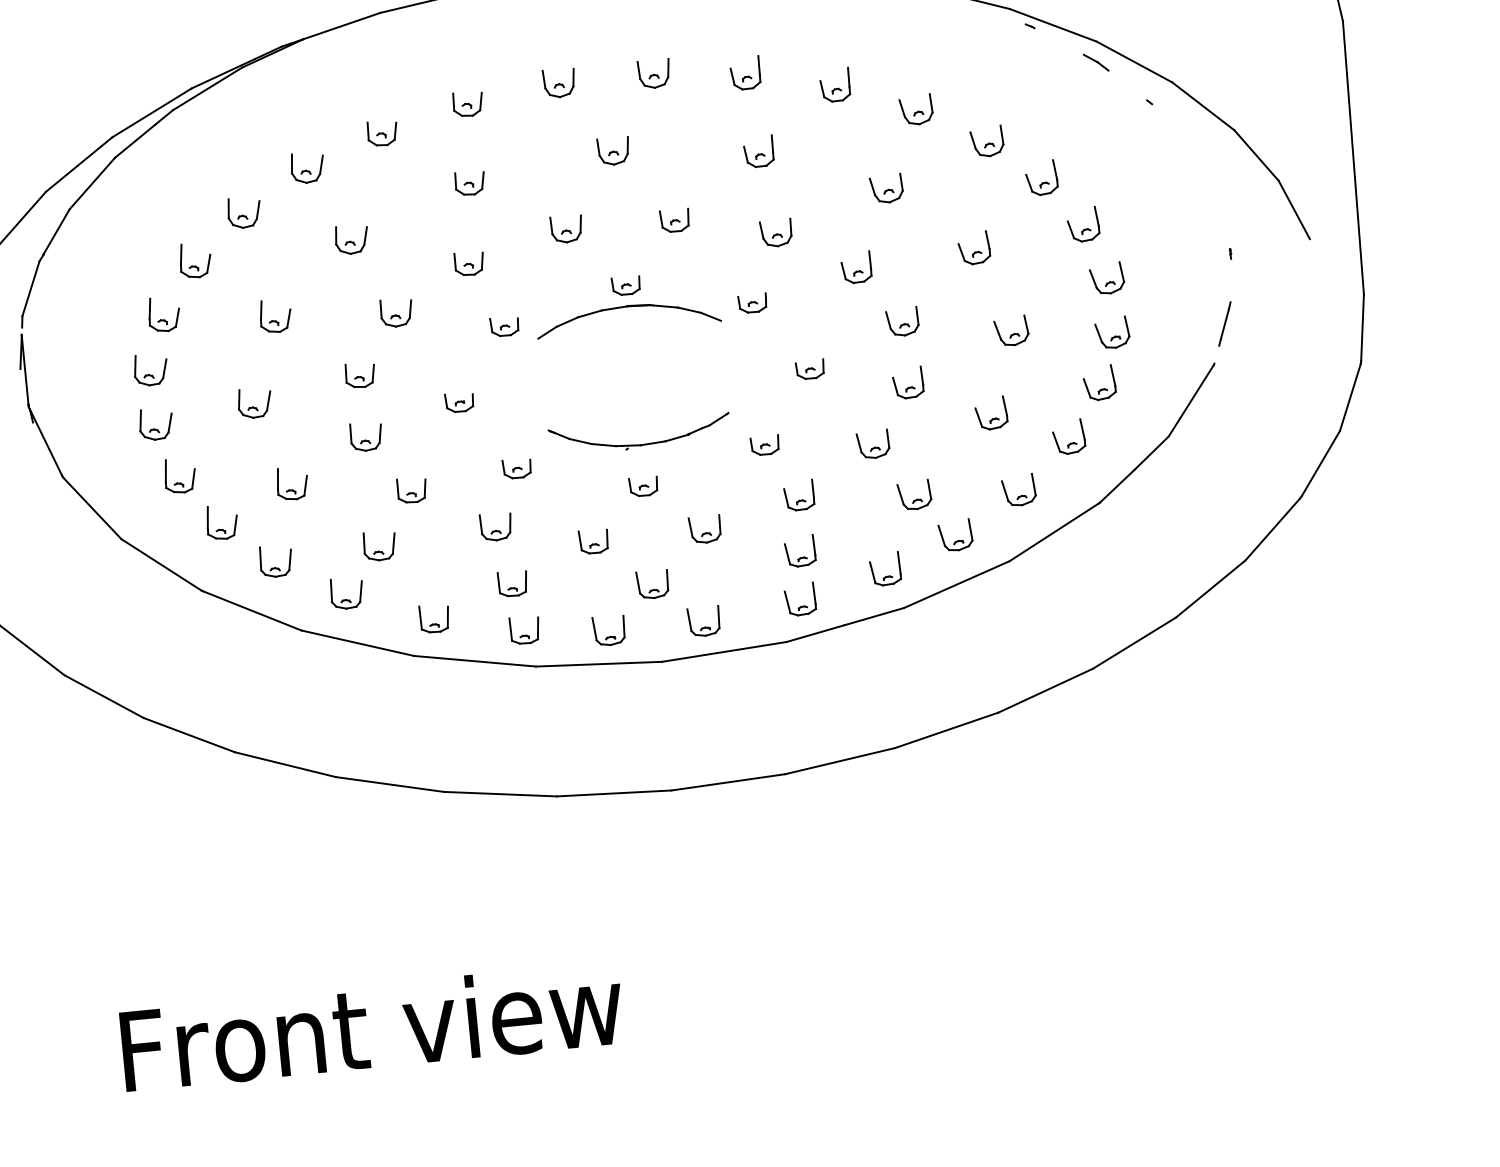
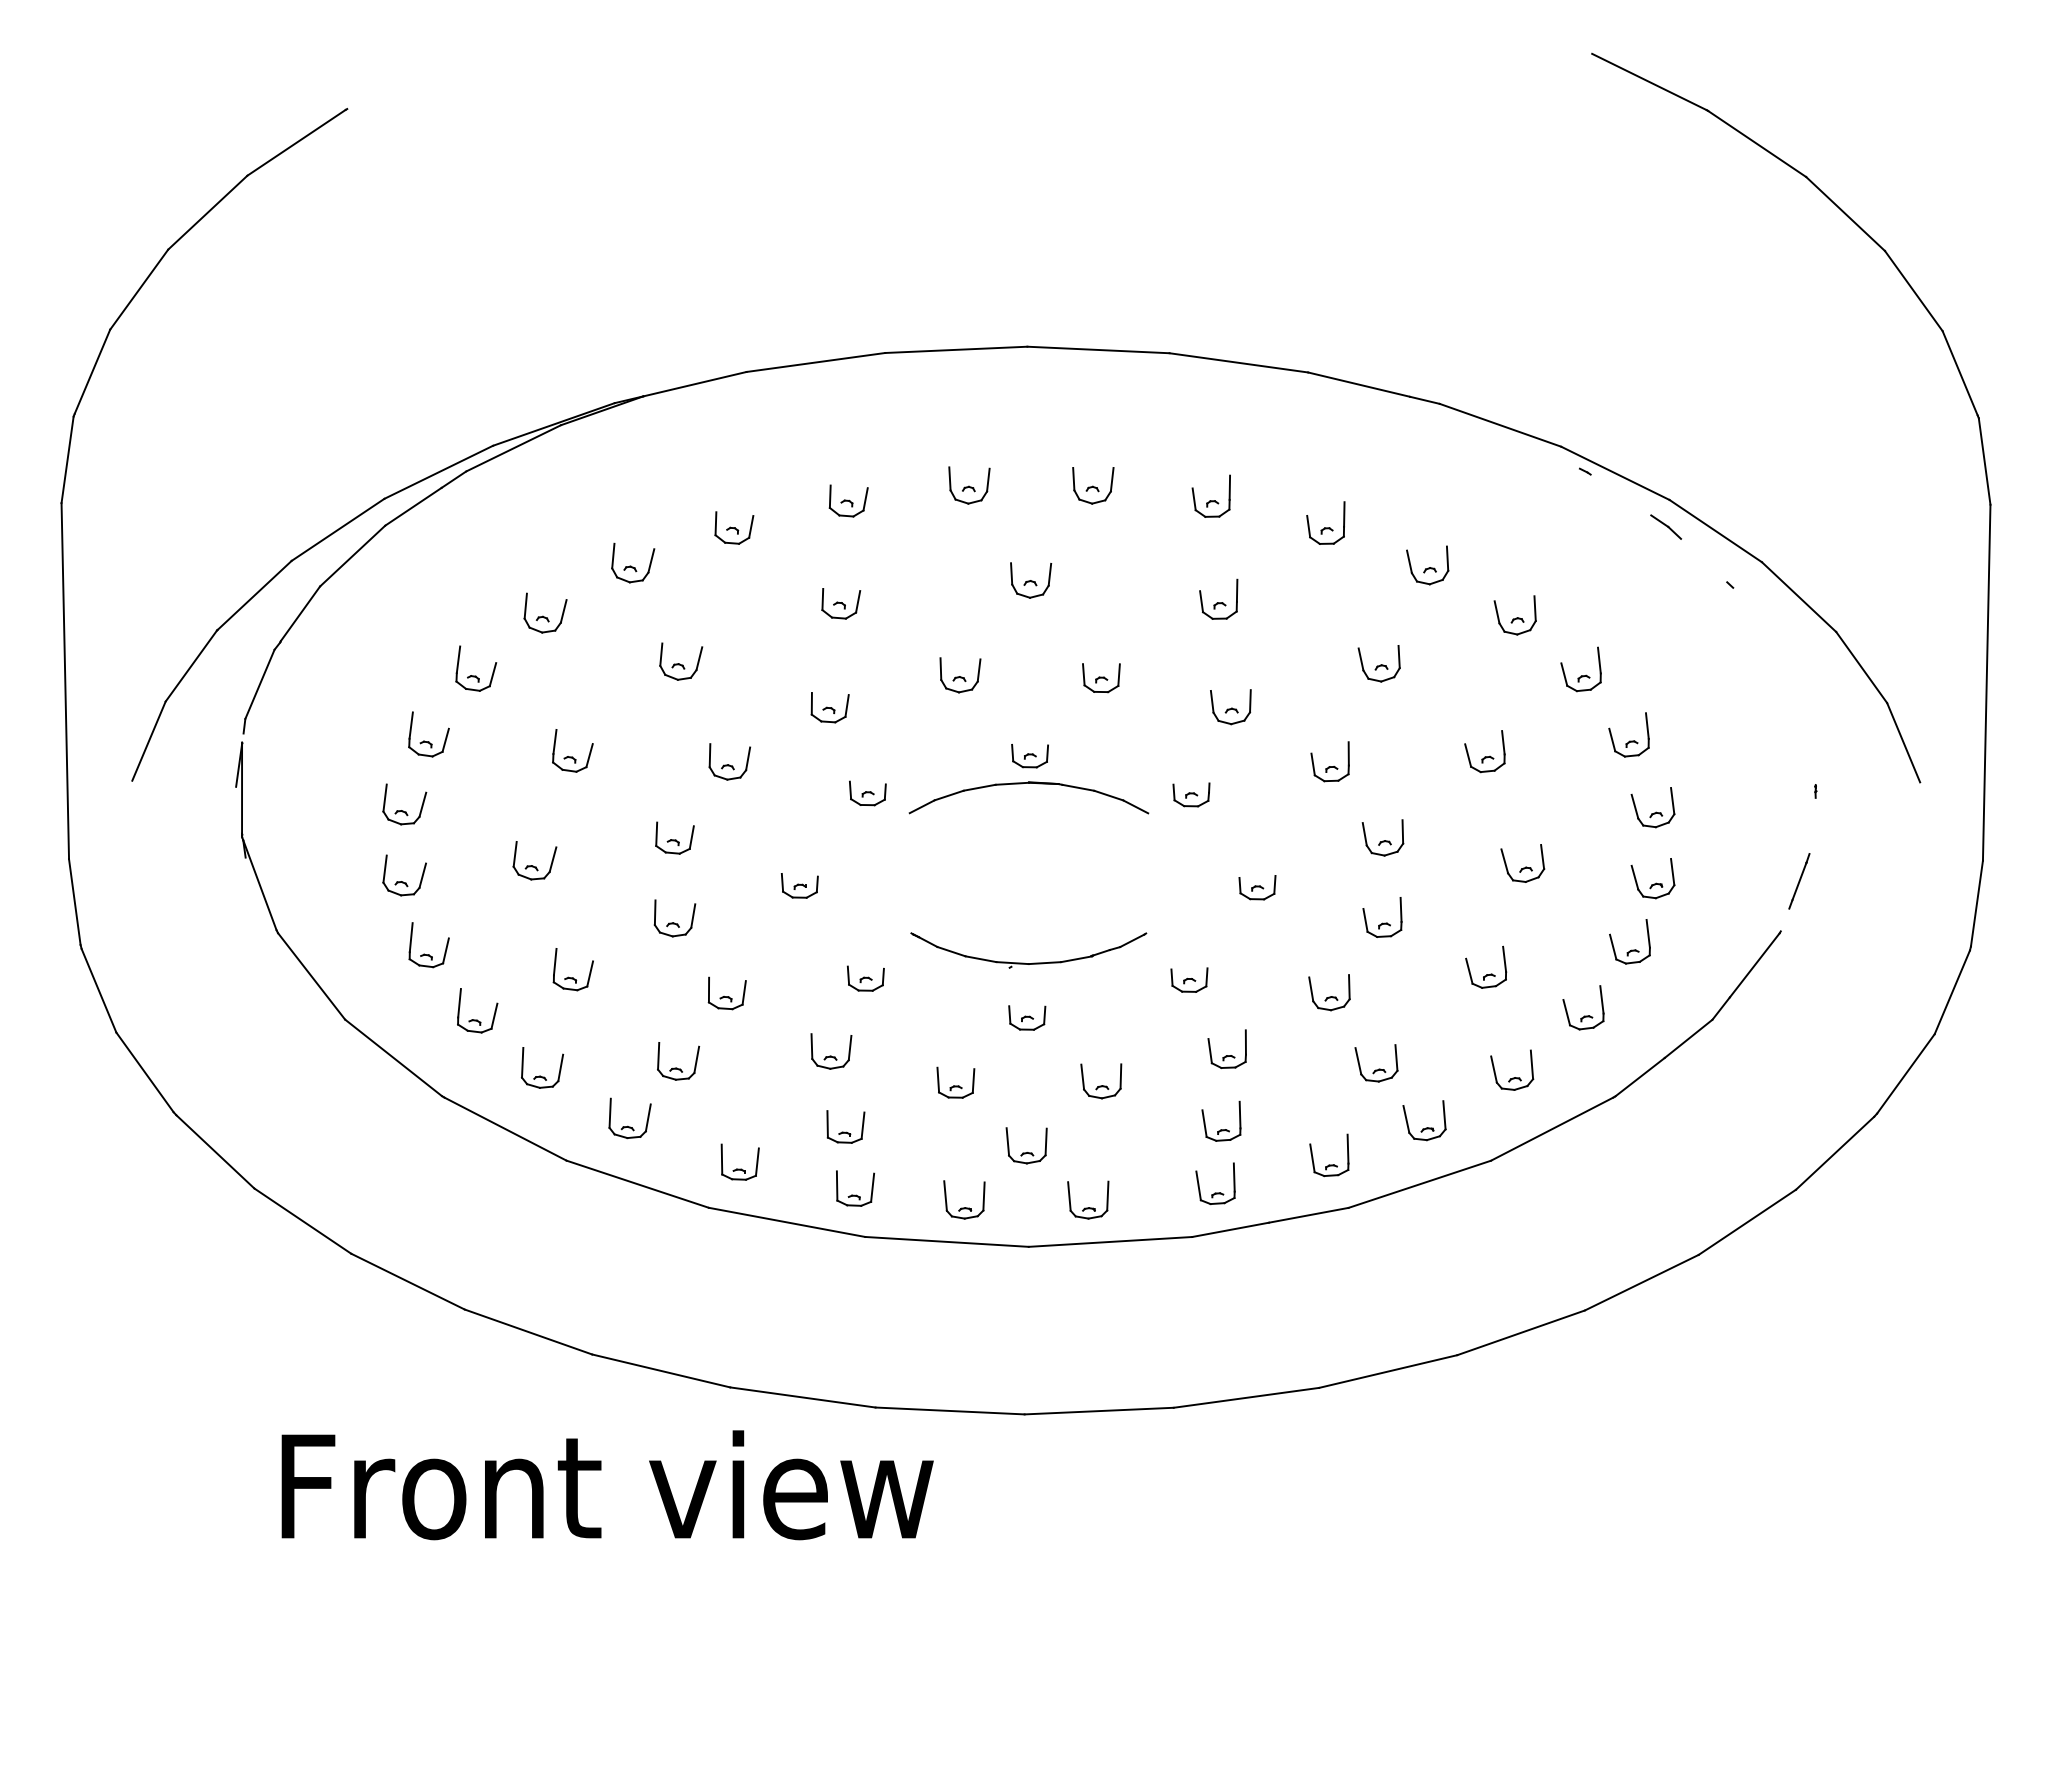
text: (372, 1027) -> (607, 1485), moved

